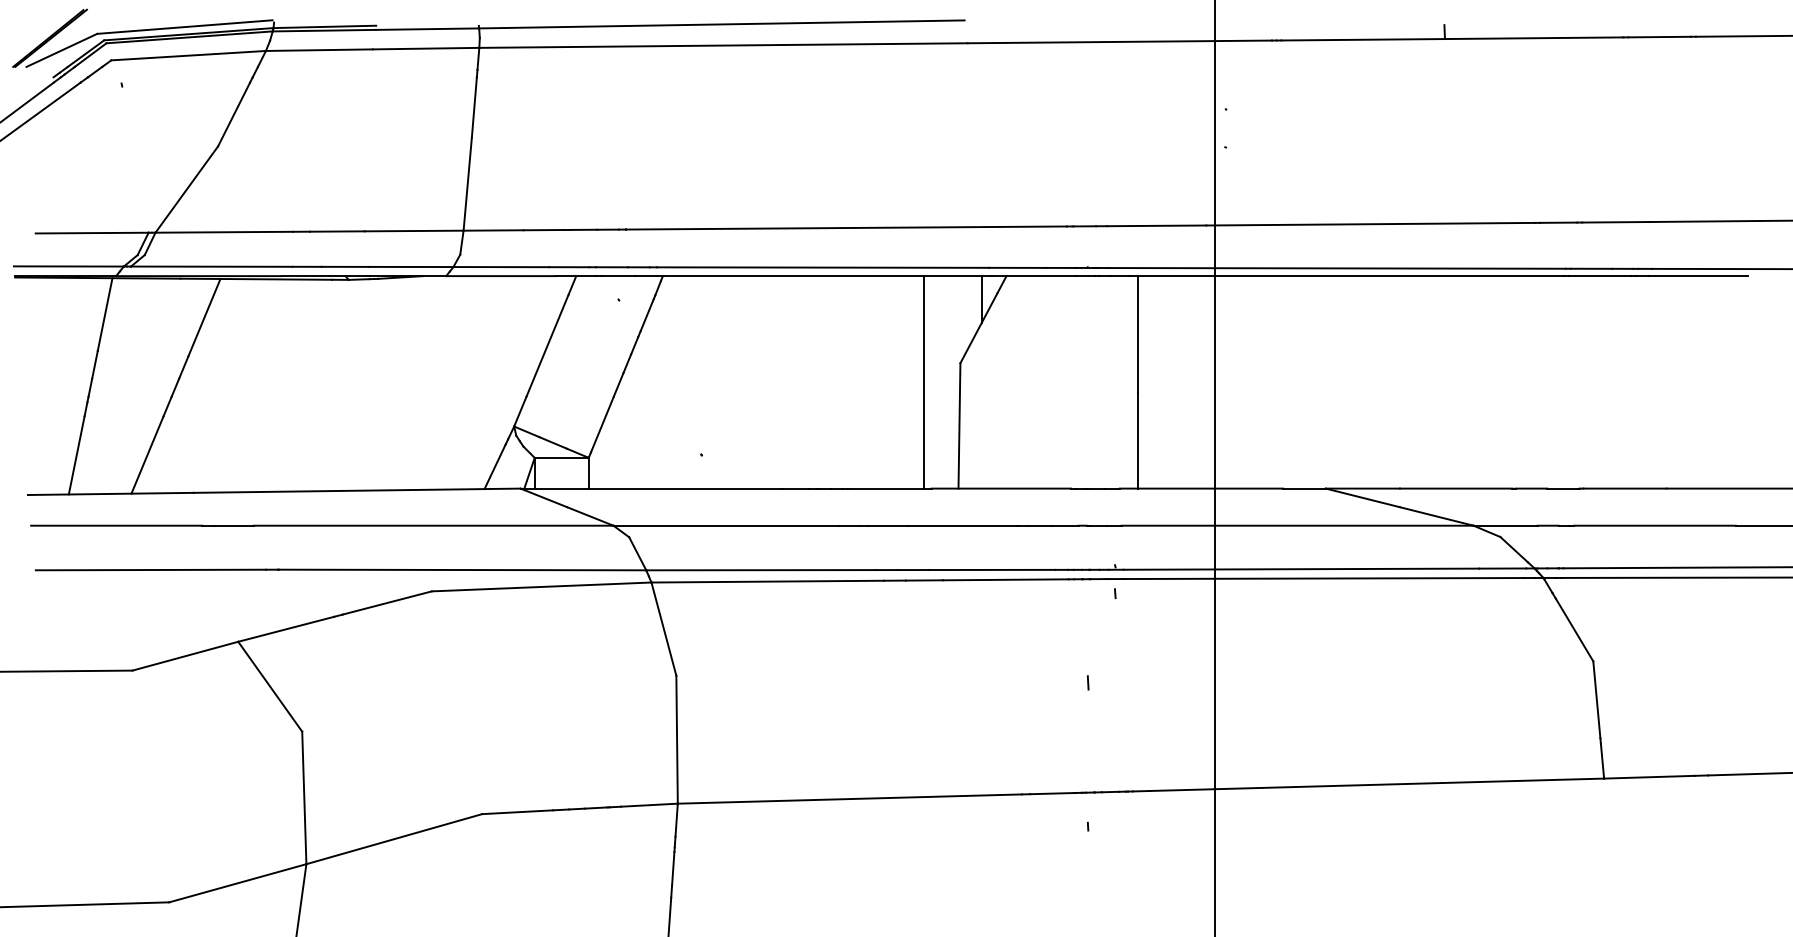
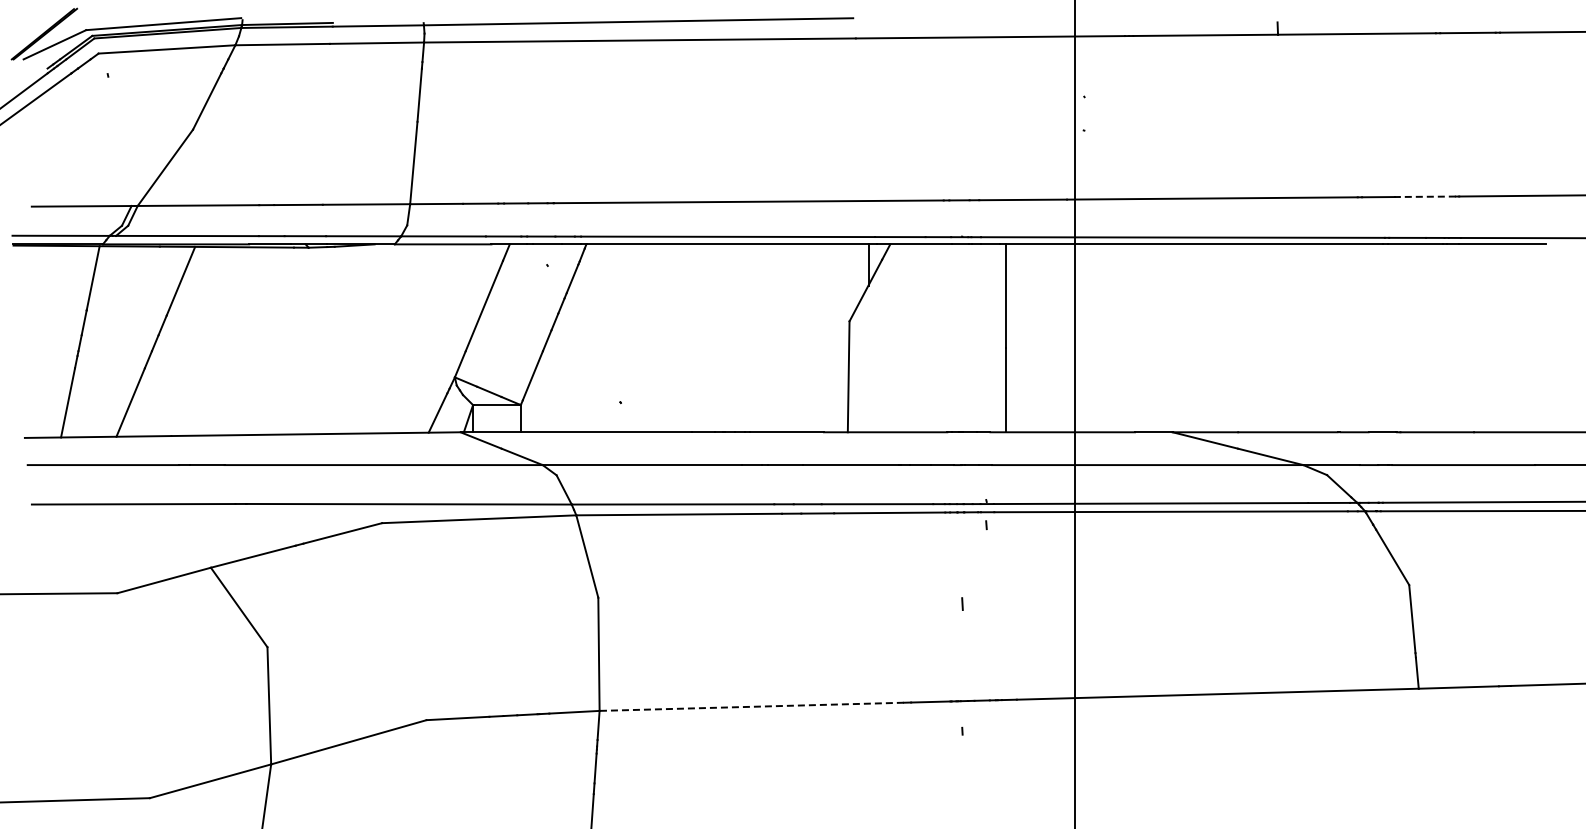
line: (1613, 221) -> (1427, 196), solid -> dashed
line: (923, 382) -> (816, 338), removed
line: (849, 798) -> (751, 706), solid -> dashed

